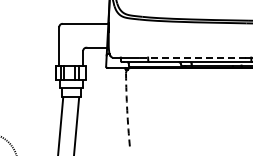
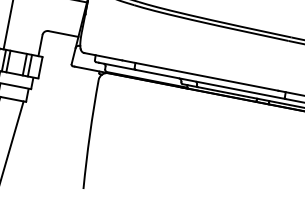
line: (192, 57) -> (200, 75), dashed -> solid
arc: (127, 110) -> (90, 134), dashed -> solid

